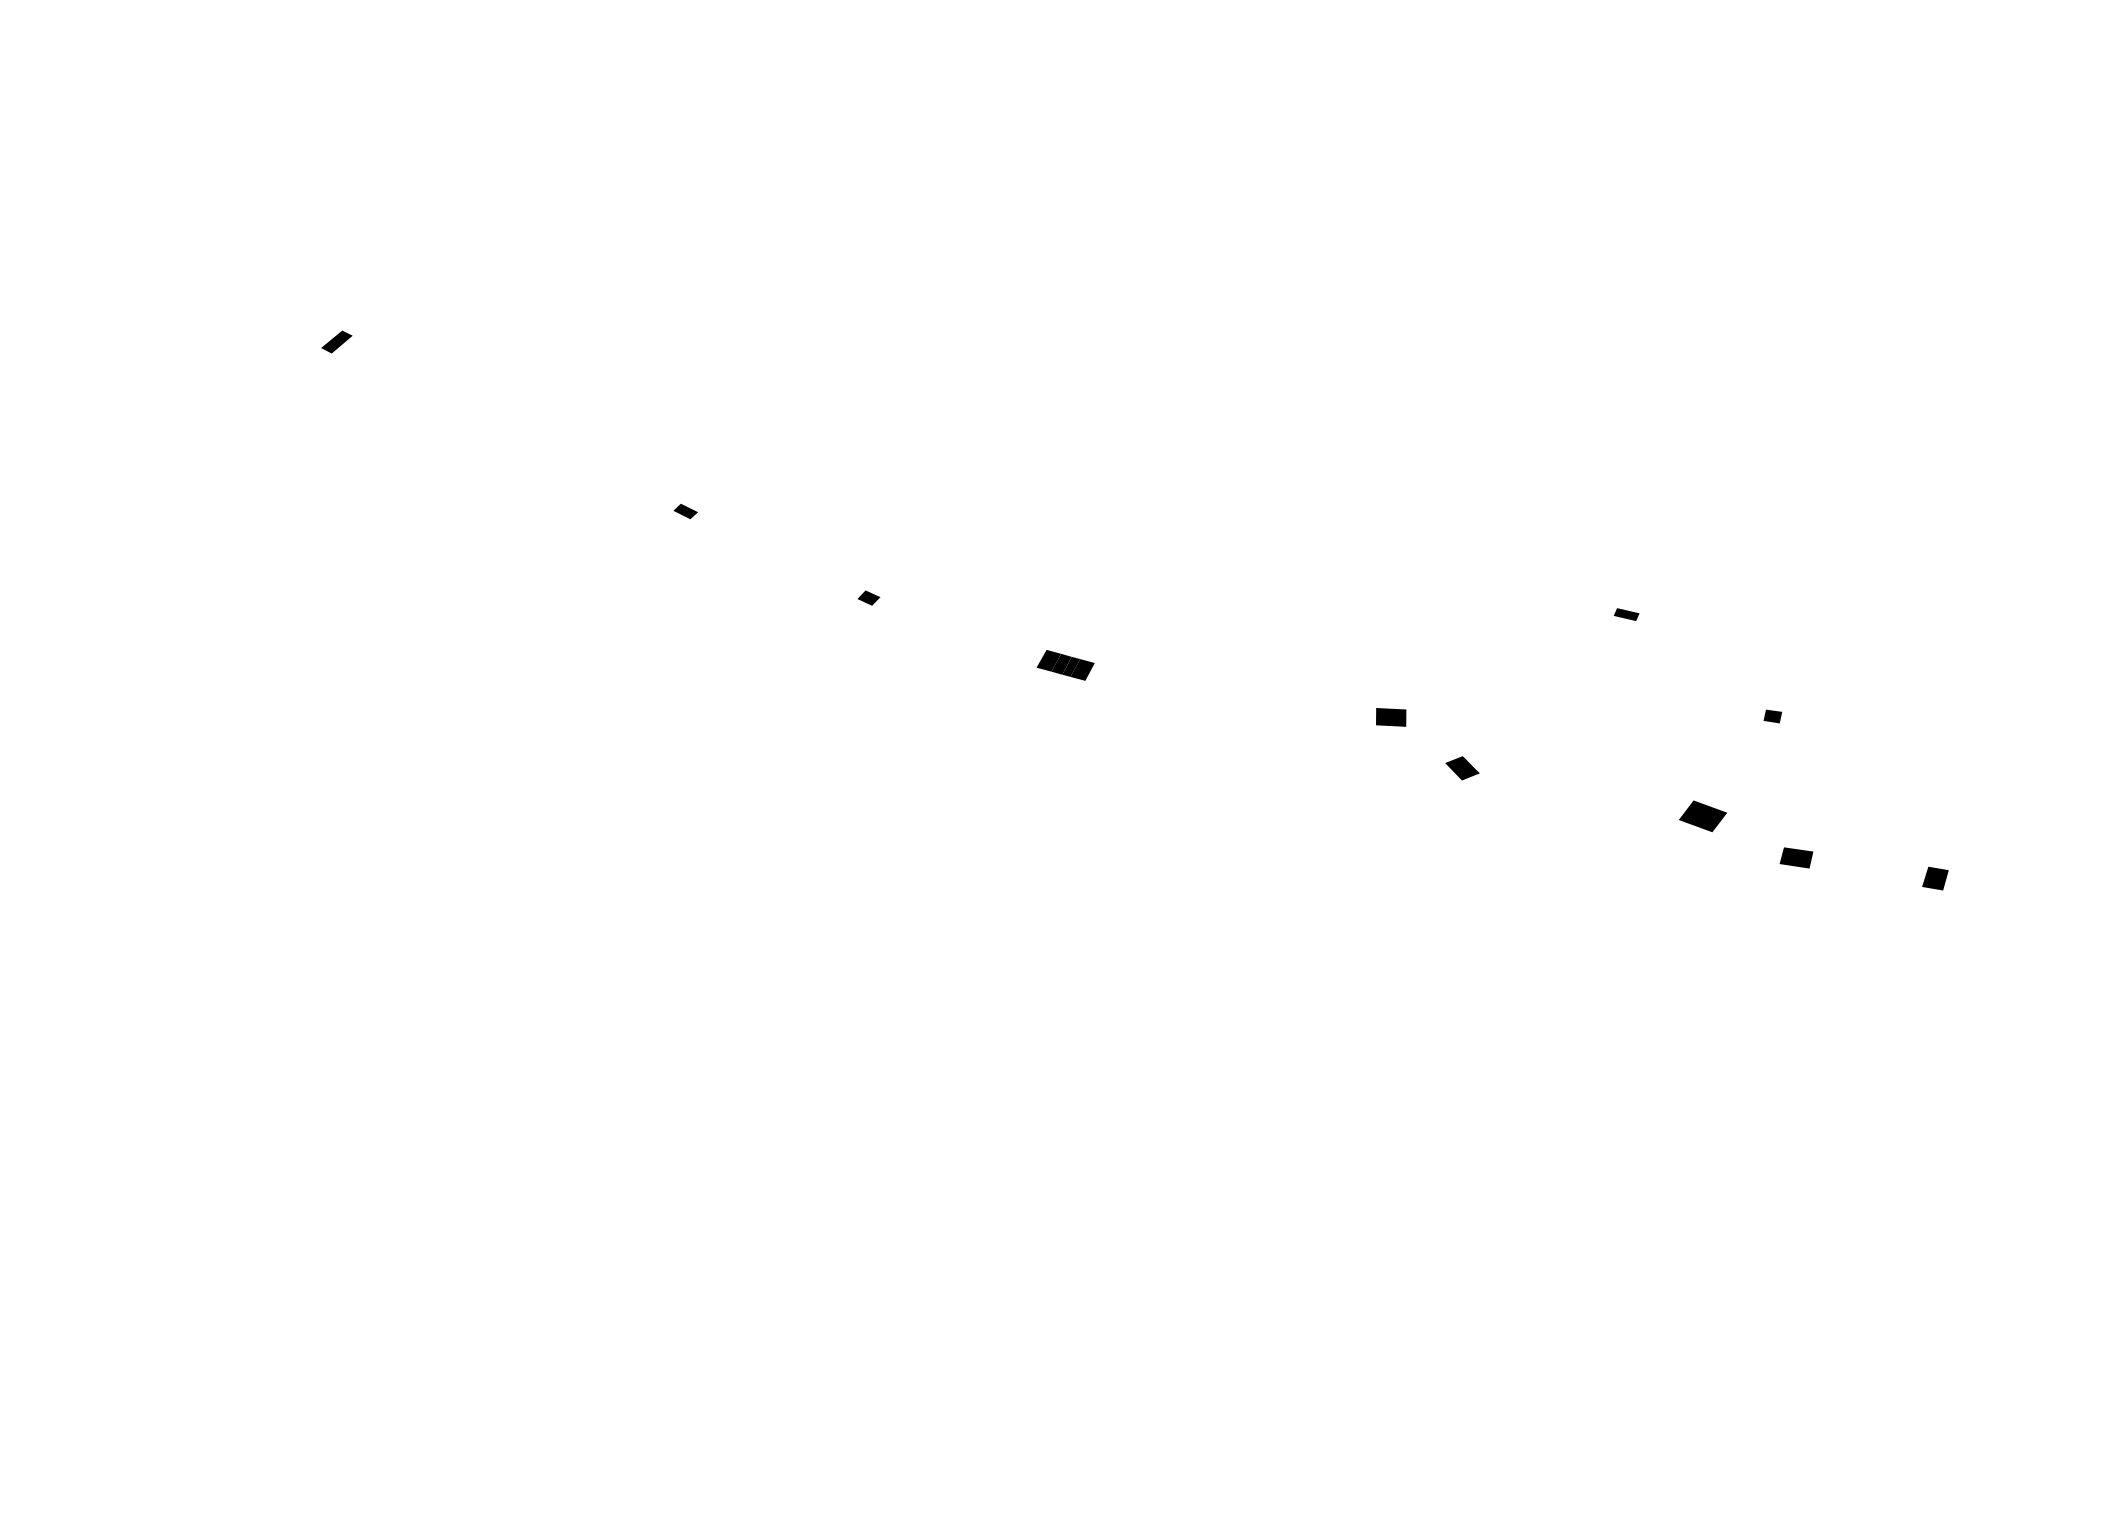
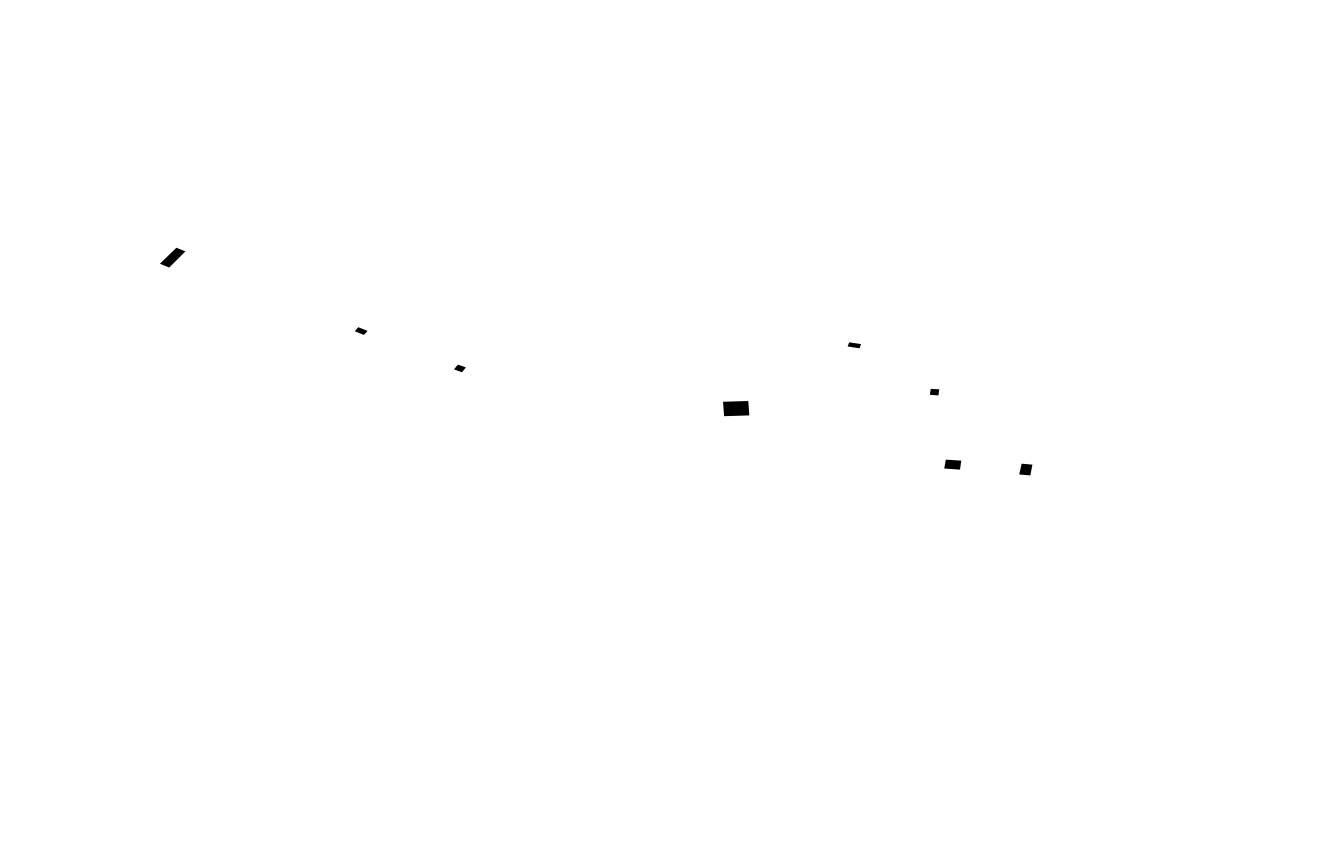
part: (336, 341) -> (172, 257), size x1.6
part: (1064, 666) -> (564, 395), removed
part: (1391, 717) -> (736, 408), size x1.6
part: (1462, 769) -> (775, 432), removed
part: (1703, 815) -> (902, 446), removed

